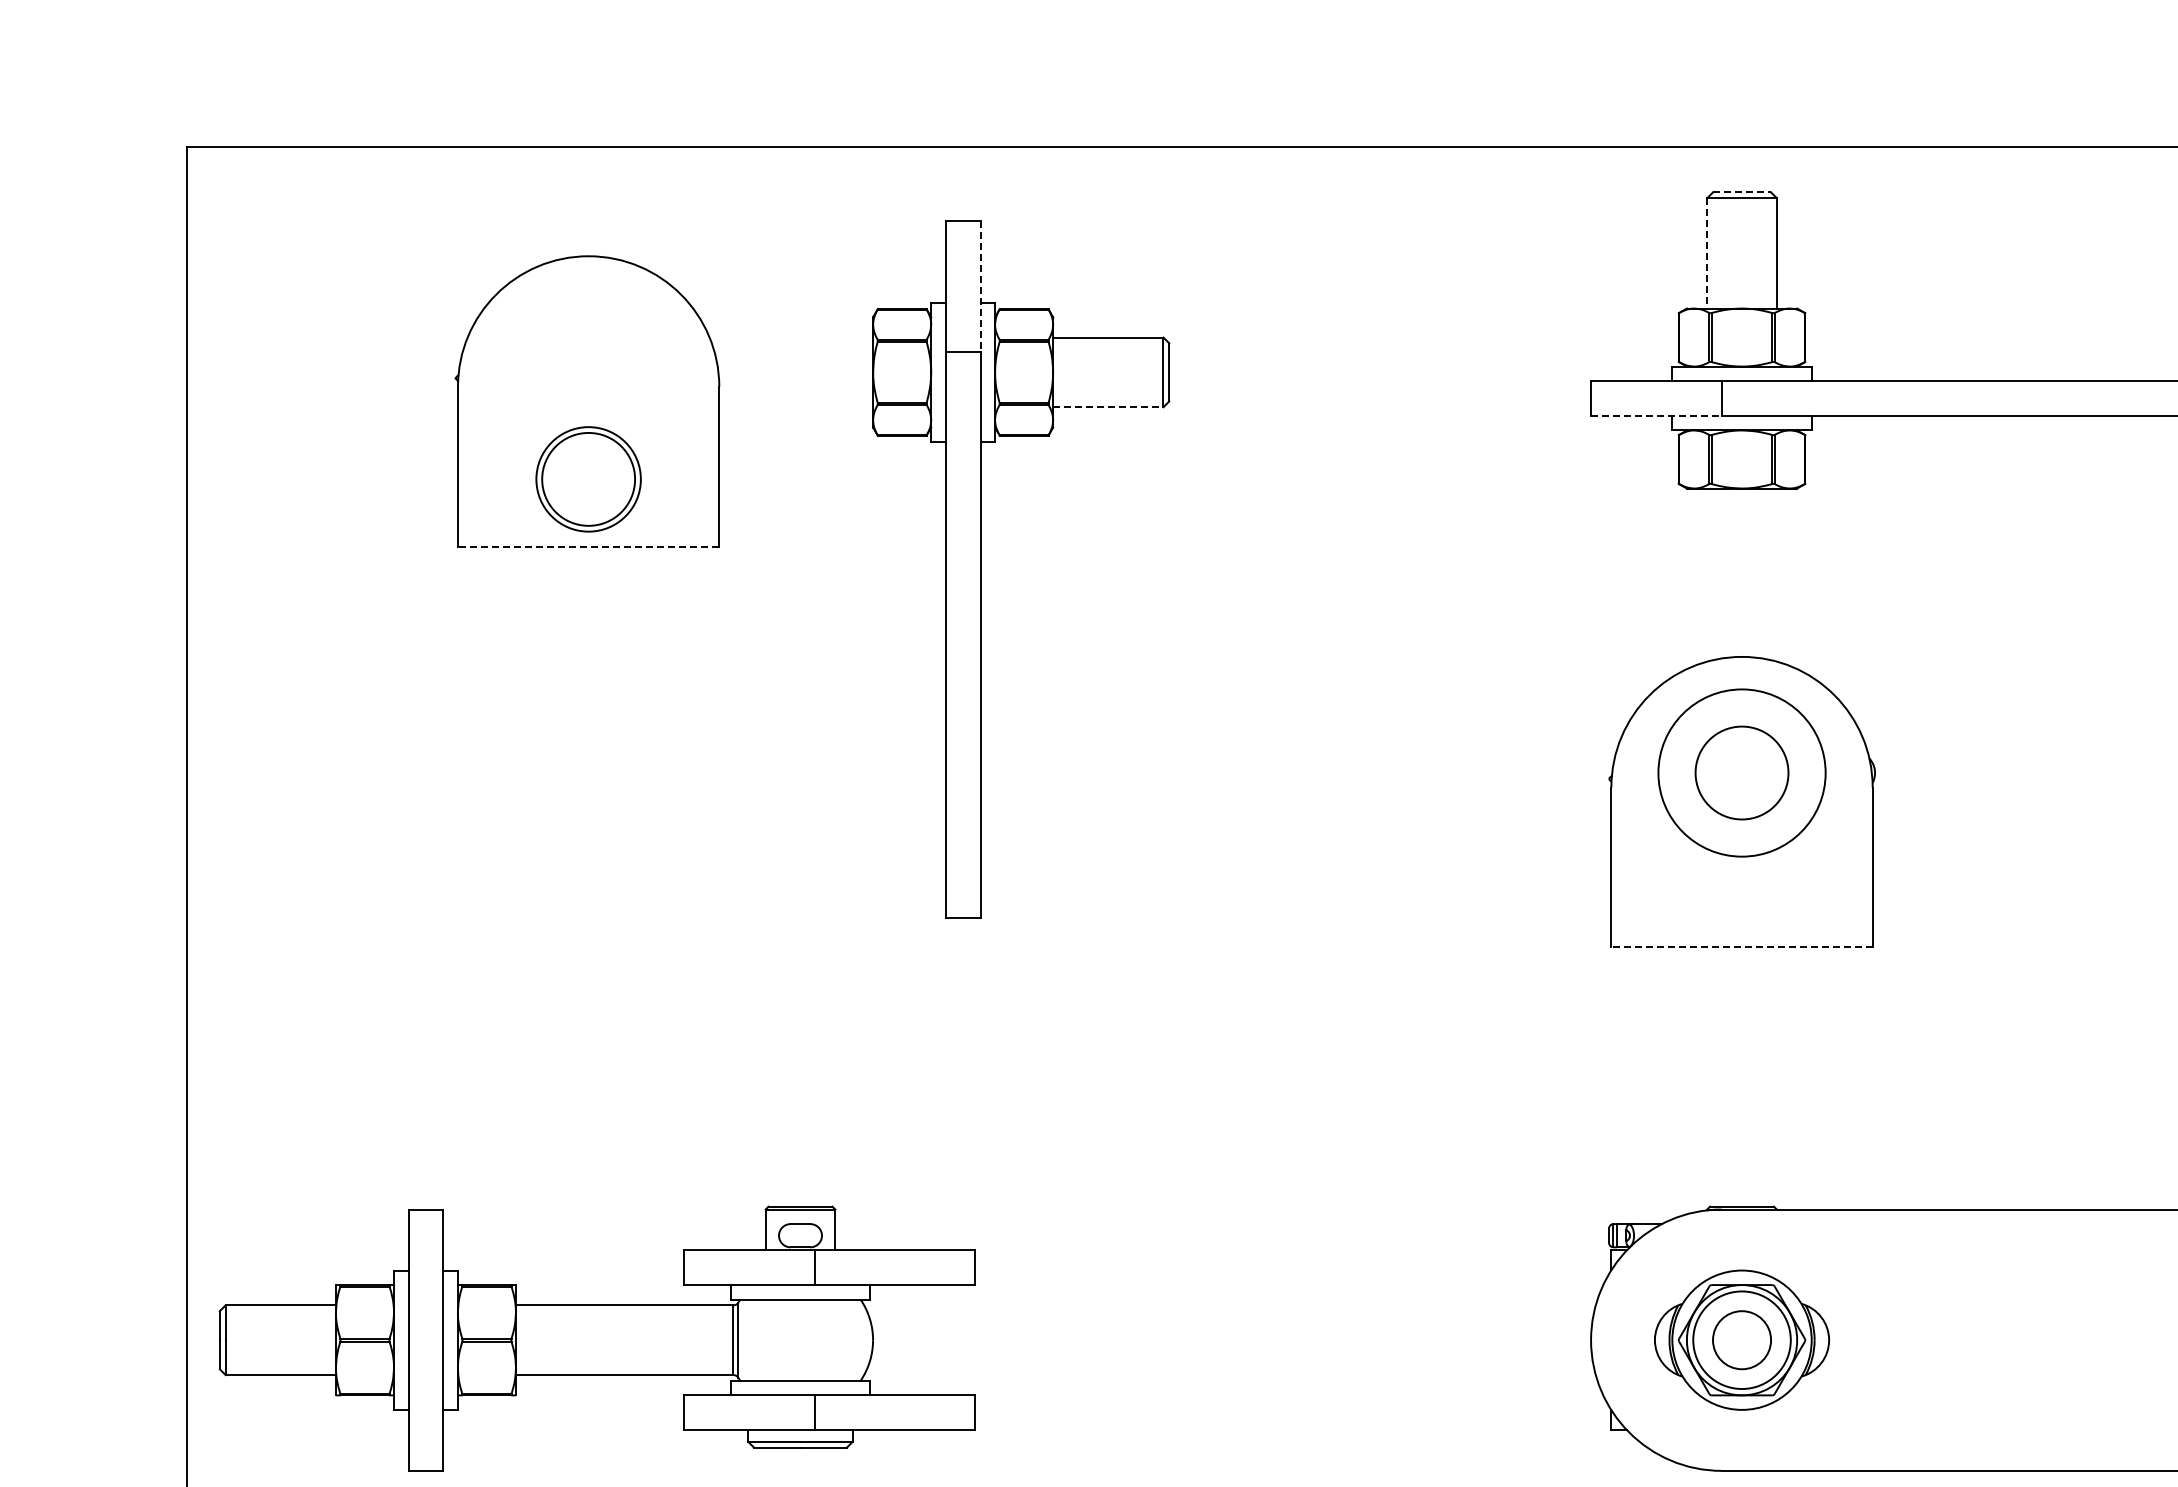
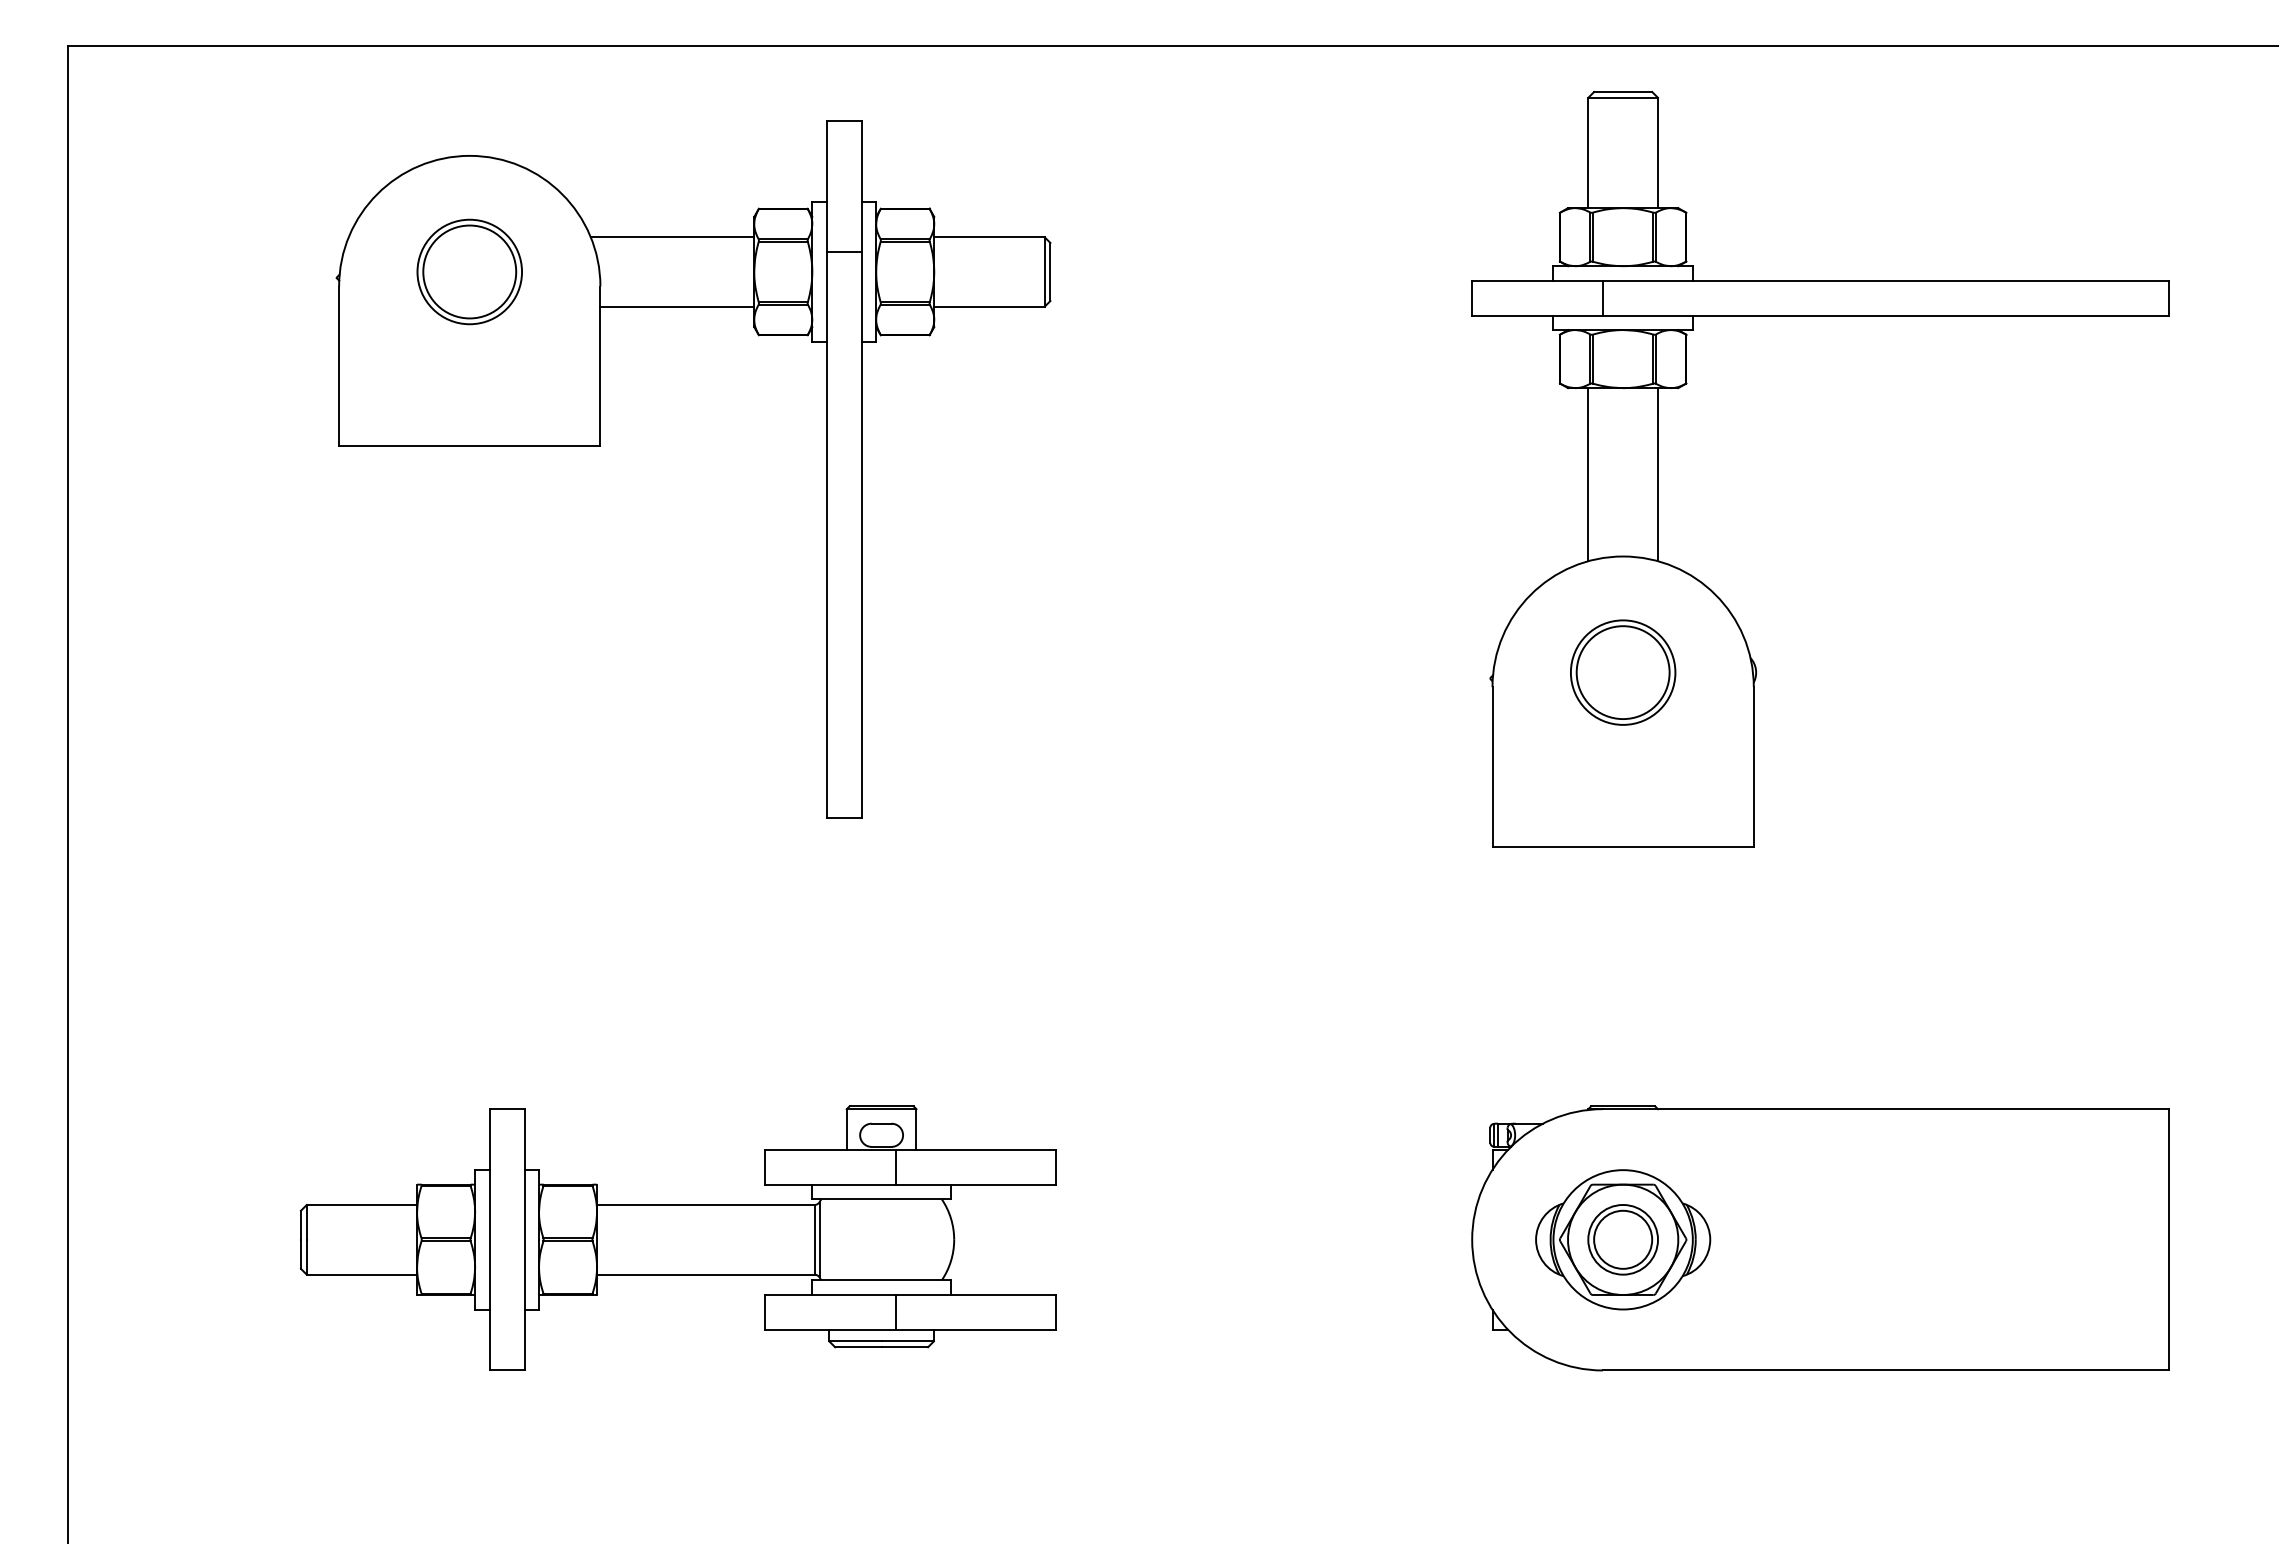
line: (1742, 192) -> (1623, 92), dashed -> solid
line: (1707, 253) -> (1588, 153), dashed -> solid
line: (980, 286) -> (861, 186), dashed -> solid
line: (791, 337) -> (672, 237), added
line: (796, 406) -> (677, 306), added
line: (1108, 406) -> (989, 306), dashed -> solid
line: (1657, 415) -> (1538, 315), dashed -> solid
part: (588, 478) -> (469, 271), moved
line: (588, 546) -> (469, 446), dashed -> solid
line: (1707, 574) -> (1588, 474), added
line: (1777, 574) -> (1658, 474), added
circle: (1741, 772) -> (1622, 672), size x0.62
line: (1742, 946) -> (1623, 846), dashed -> solid
part: (596, 1337) -> (677, 1237), moved
circle: (1742, 1339) -> (1623, 1239), size x0.71

